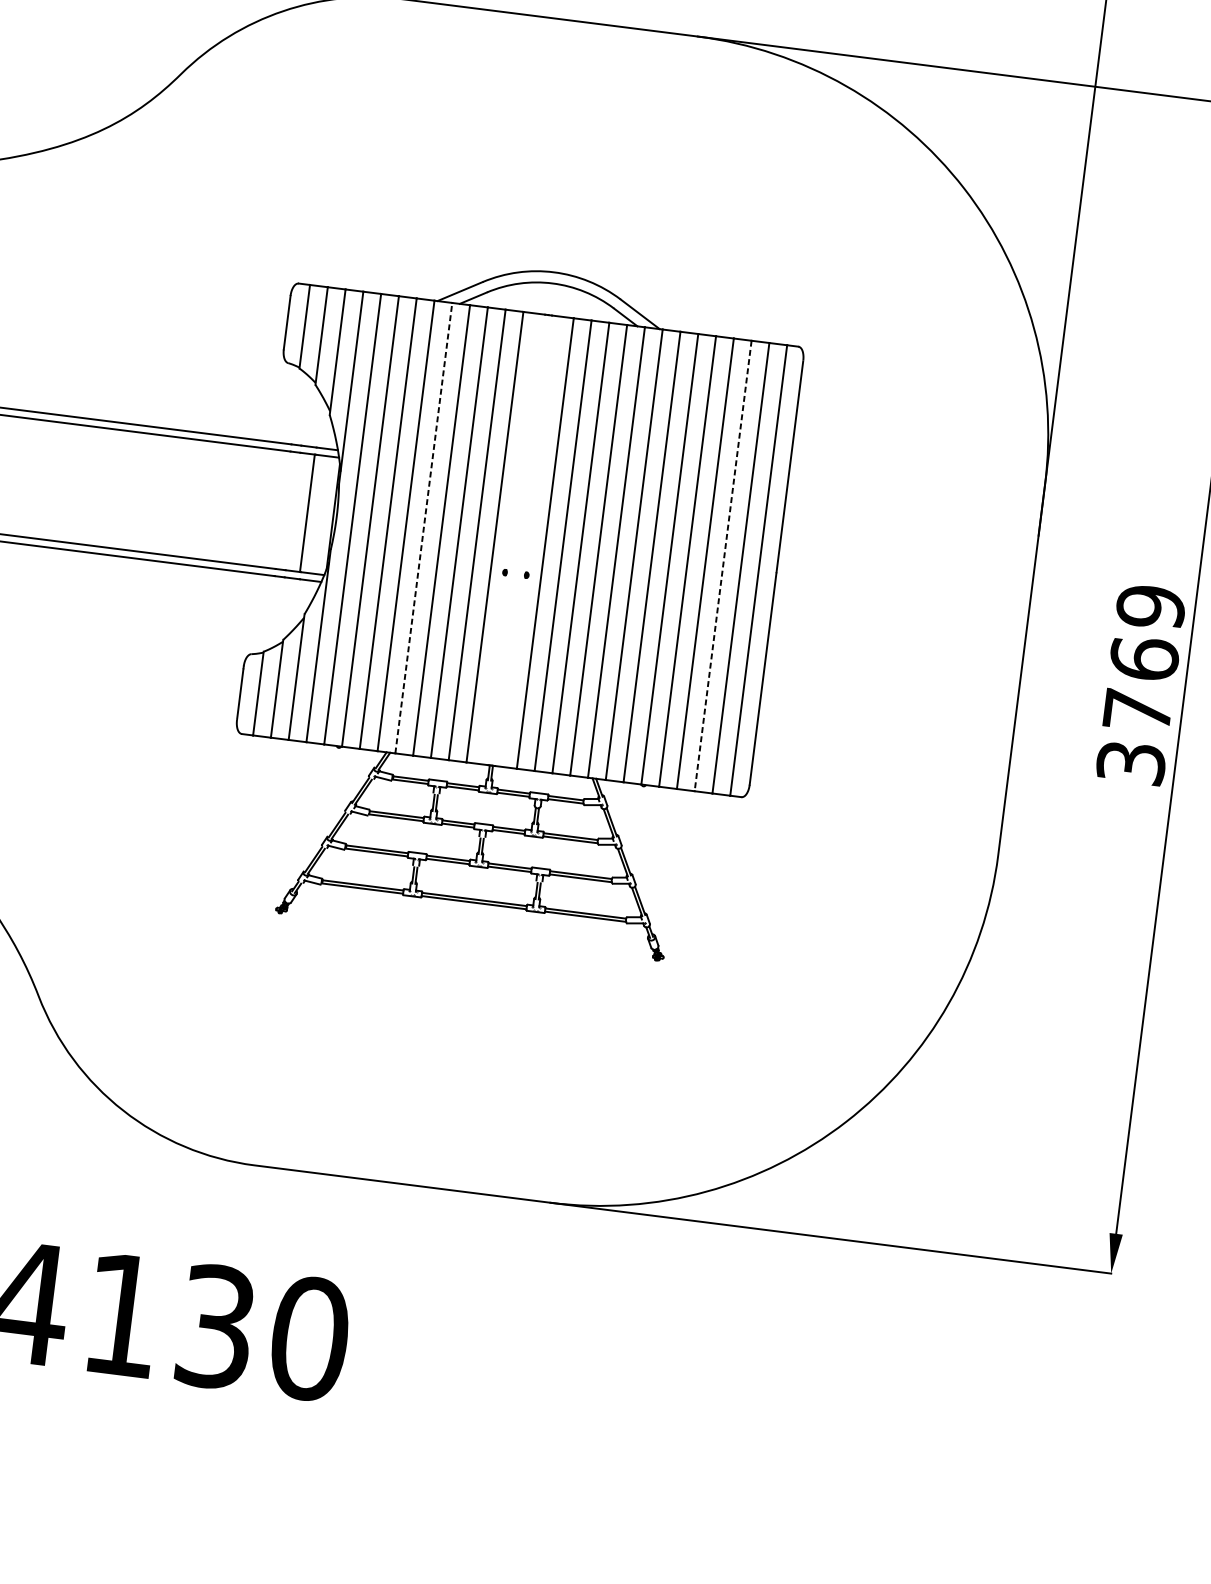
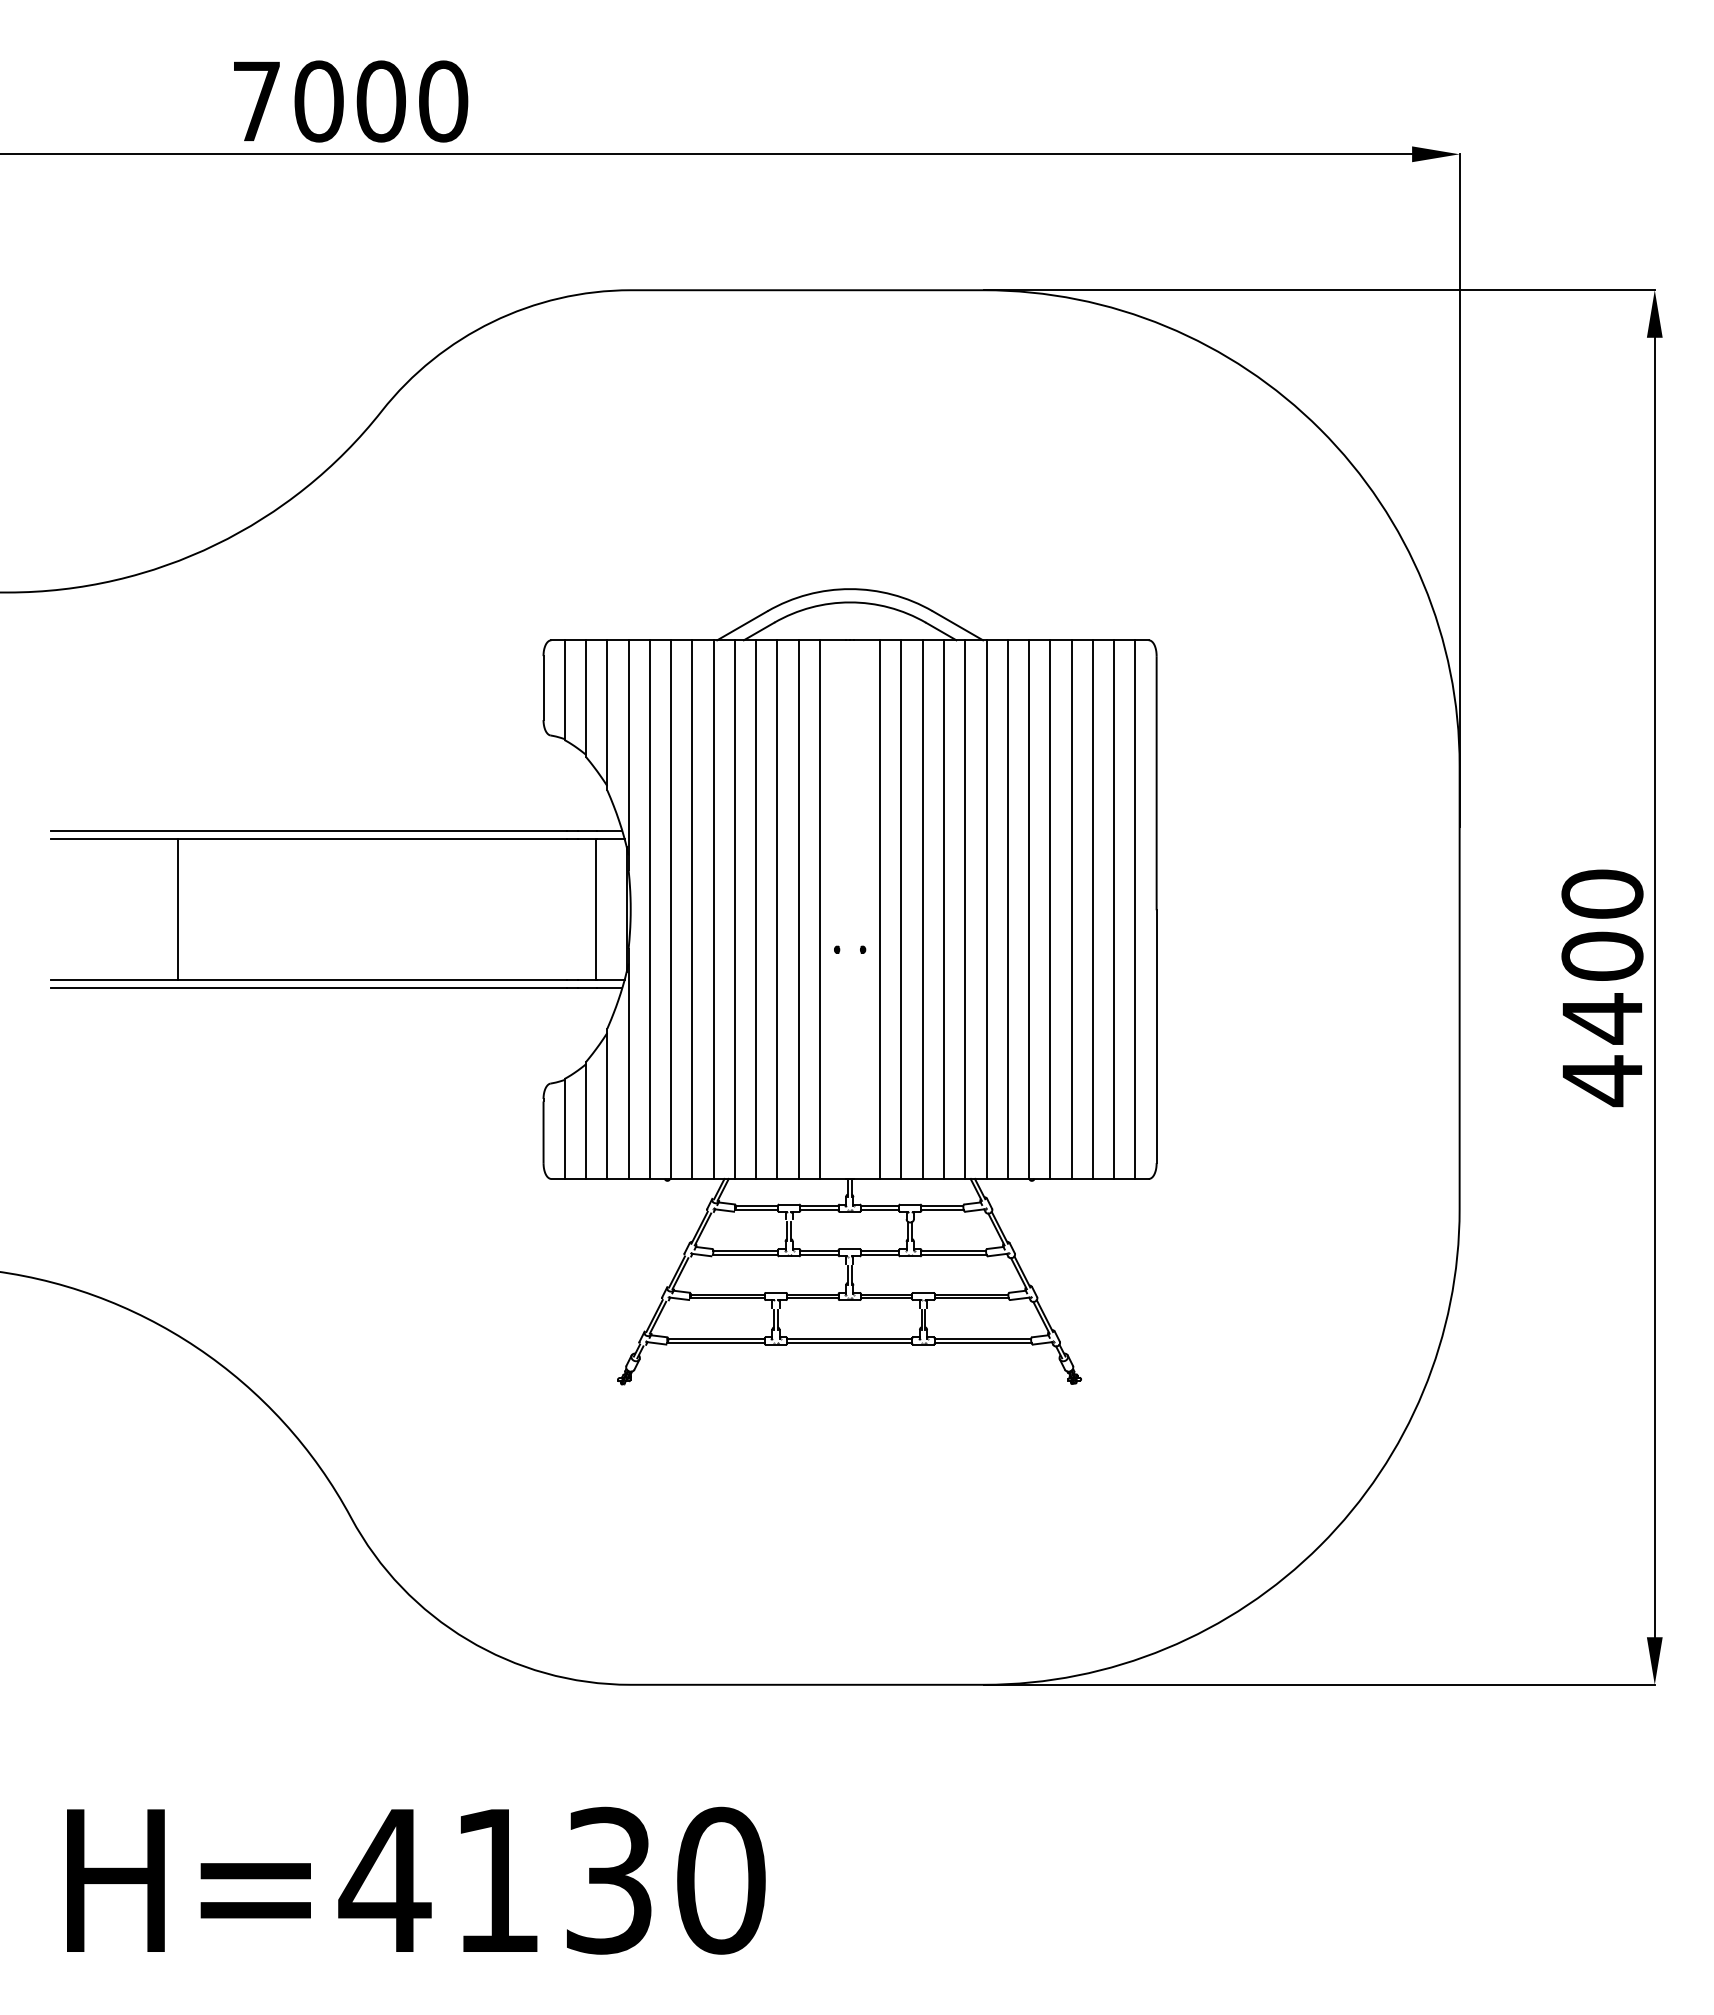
line: (423, 528) -> (734, 909), dashed -> solid
line: (722, 566) -> (1092, 910), dashed -> solid
text: (1141, 685) -> (1602, 988), 3769 -> 4400

